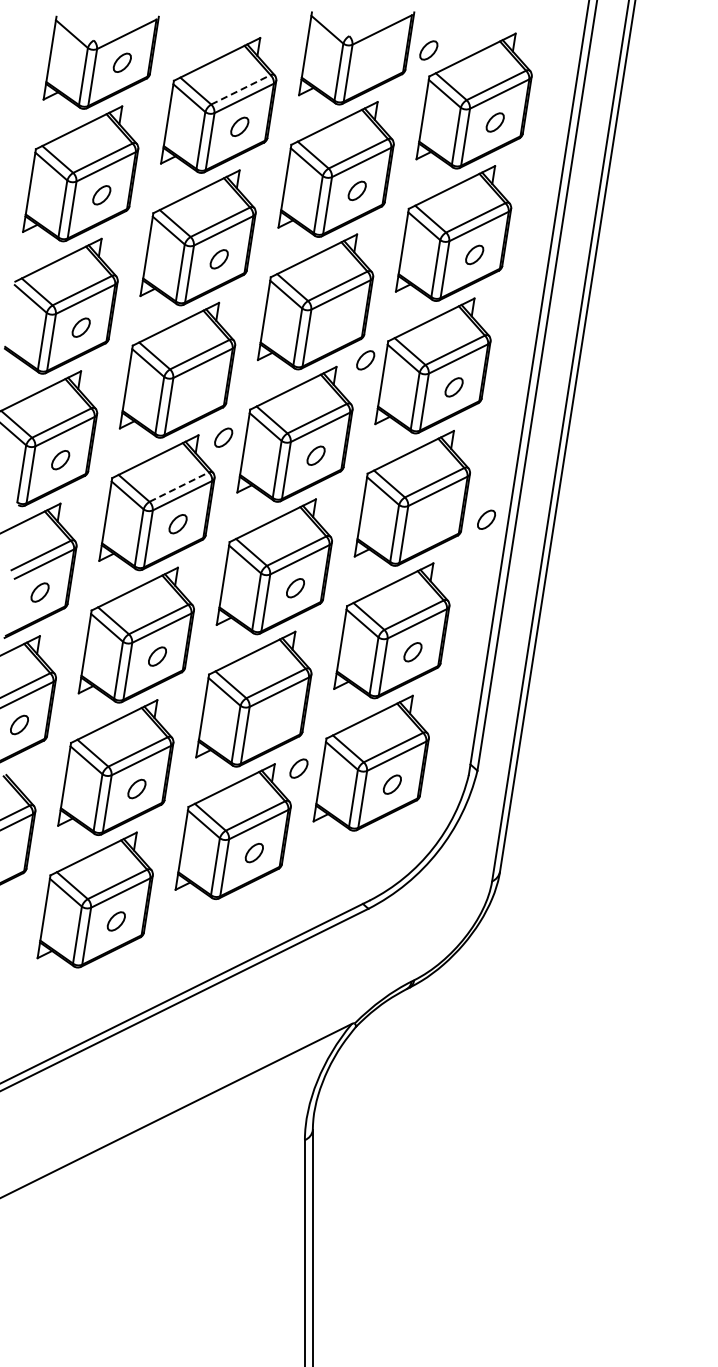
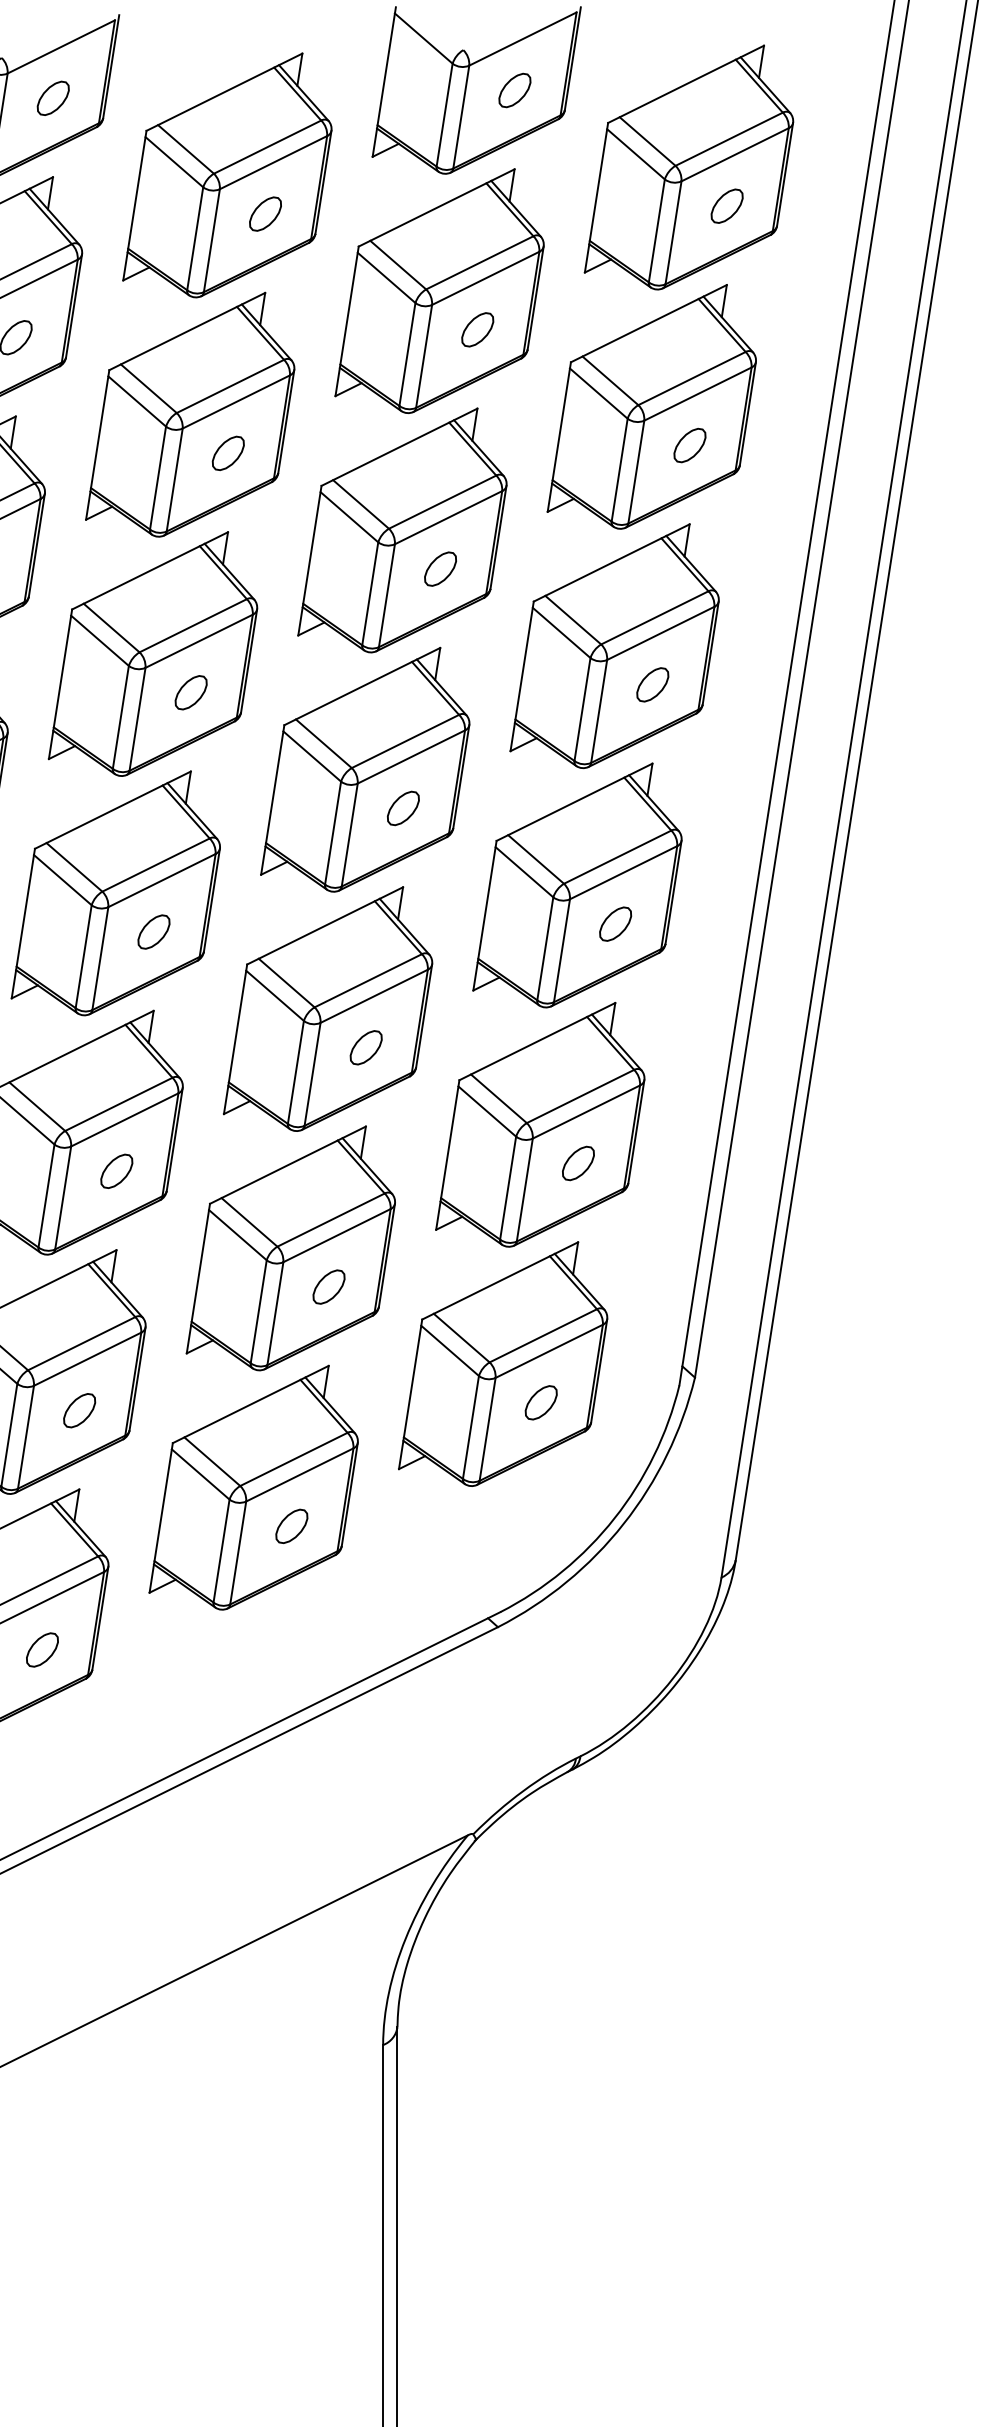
part: (428, 50) -> (514, 90), moved
line: (241, 89) -> (268, 146), dashed -> solid
part: (365, 360) -> (440, 569), moved
part: (223, 437) -> (190, 692), moved
line: (179, 486) -> (156, 863), dashed -> solid
part: (486, 519) -> (615, 923), moved
part: (298, 768) -> (328, 1286), moved

